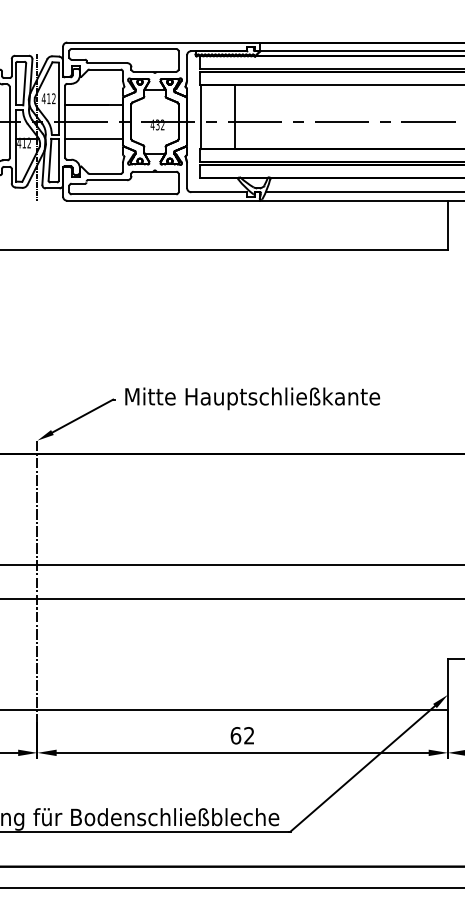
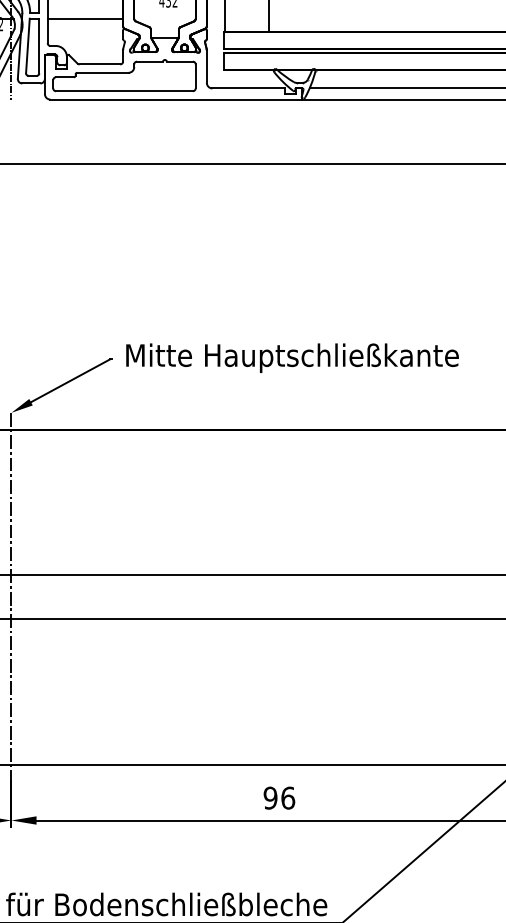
text: (242, 735) -> (279, 797), 62 -> 96

